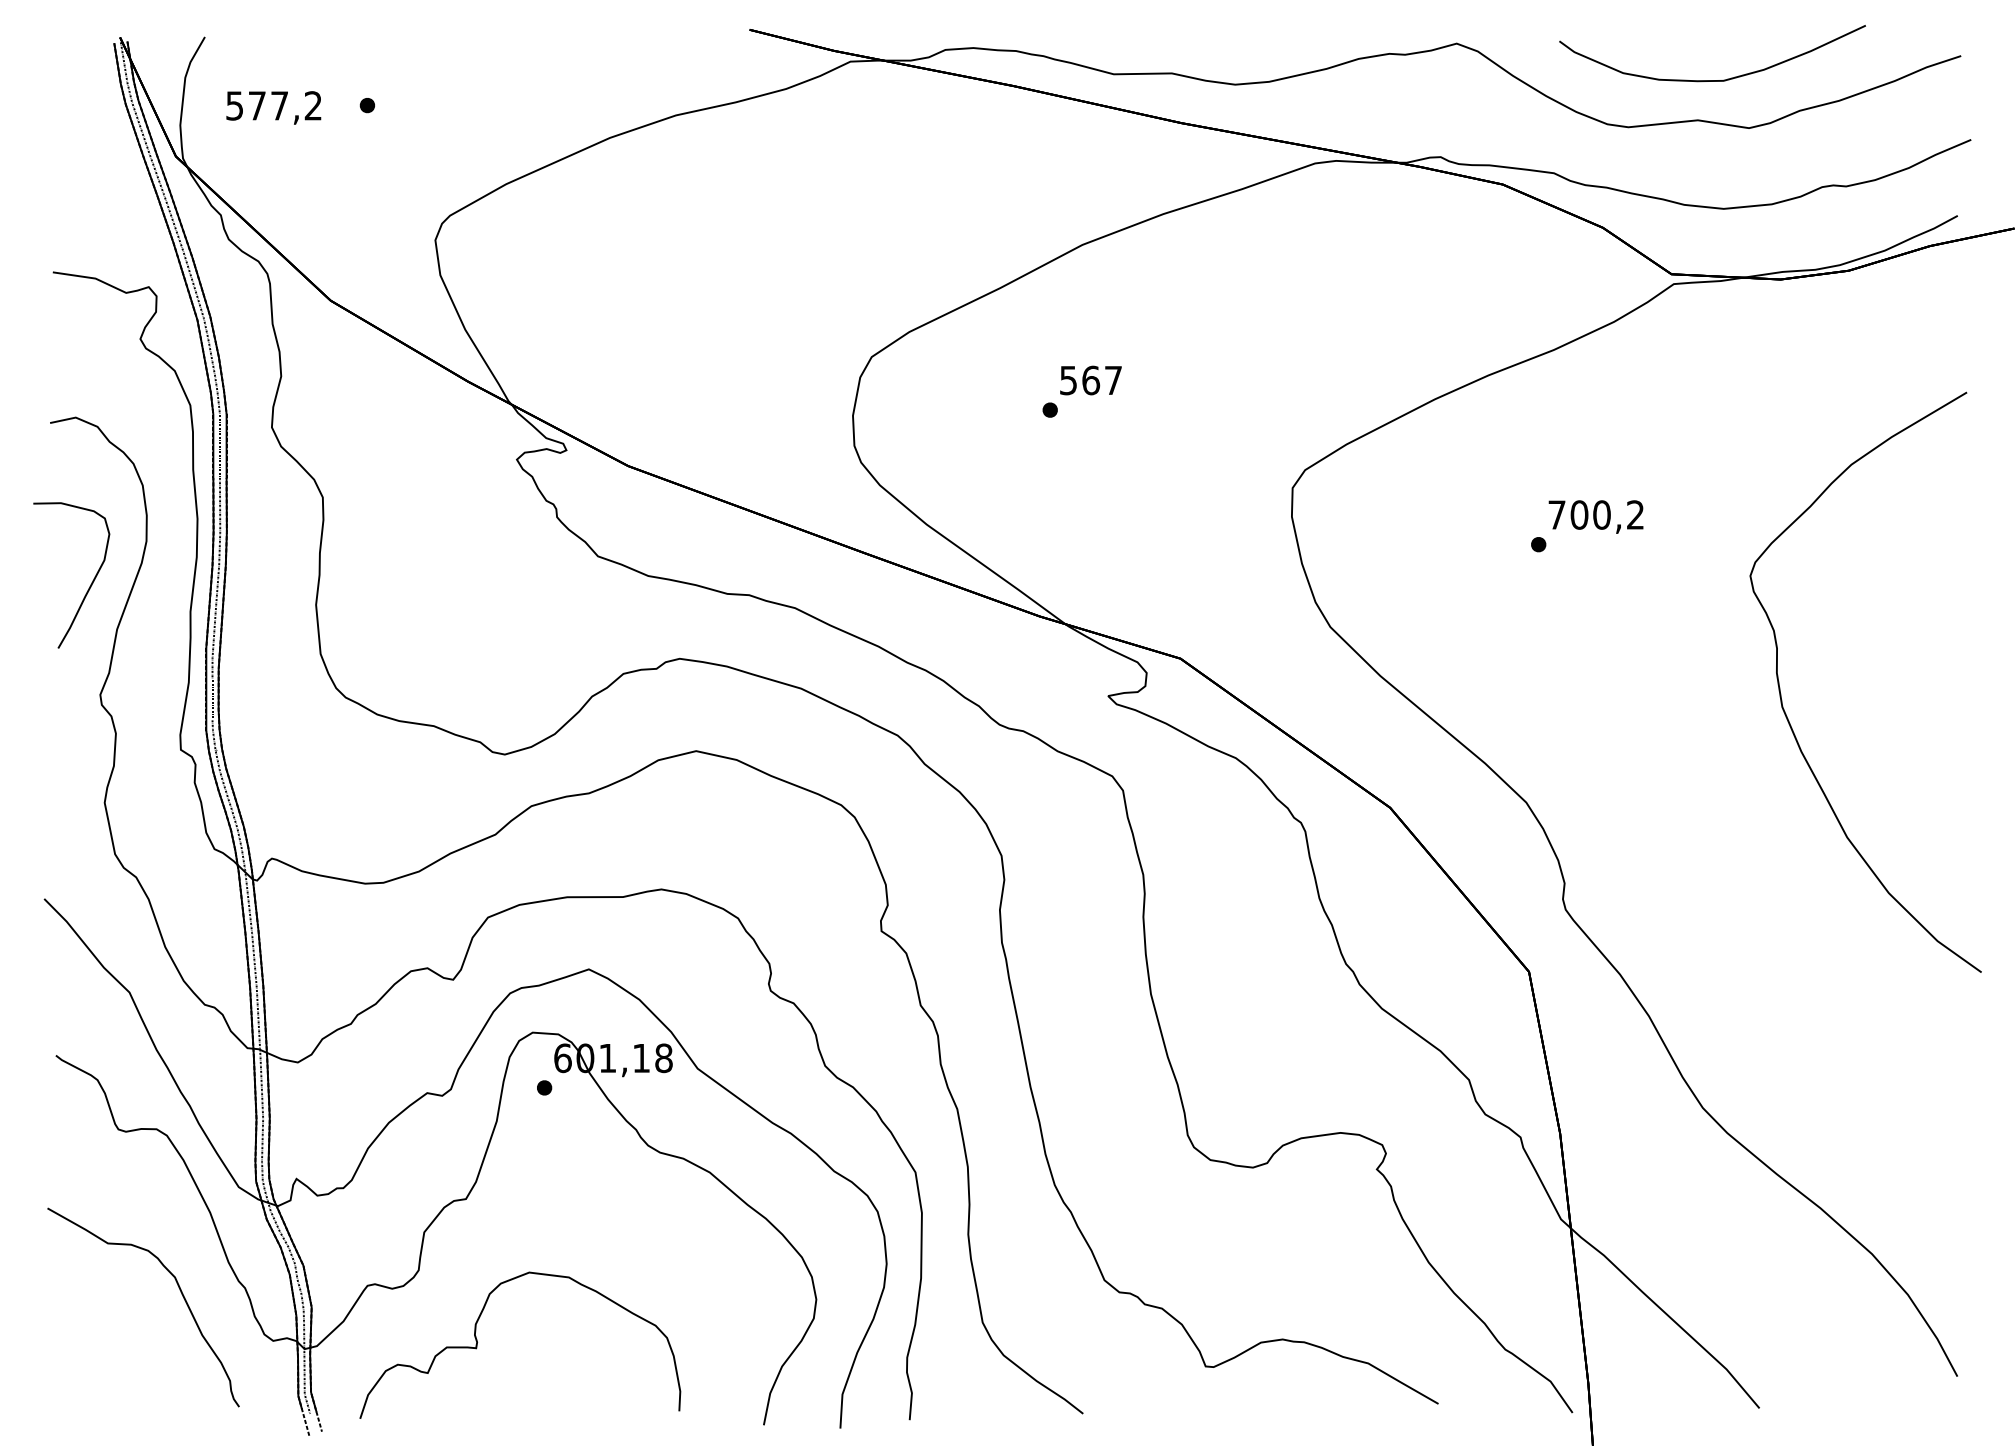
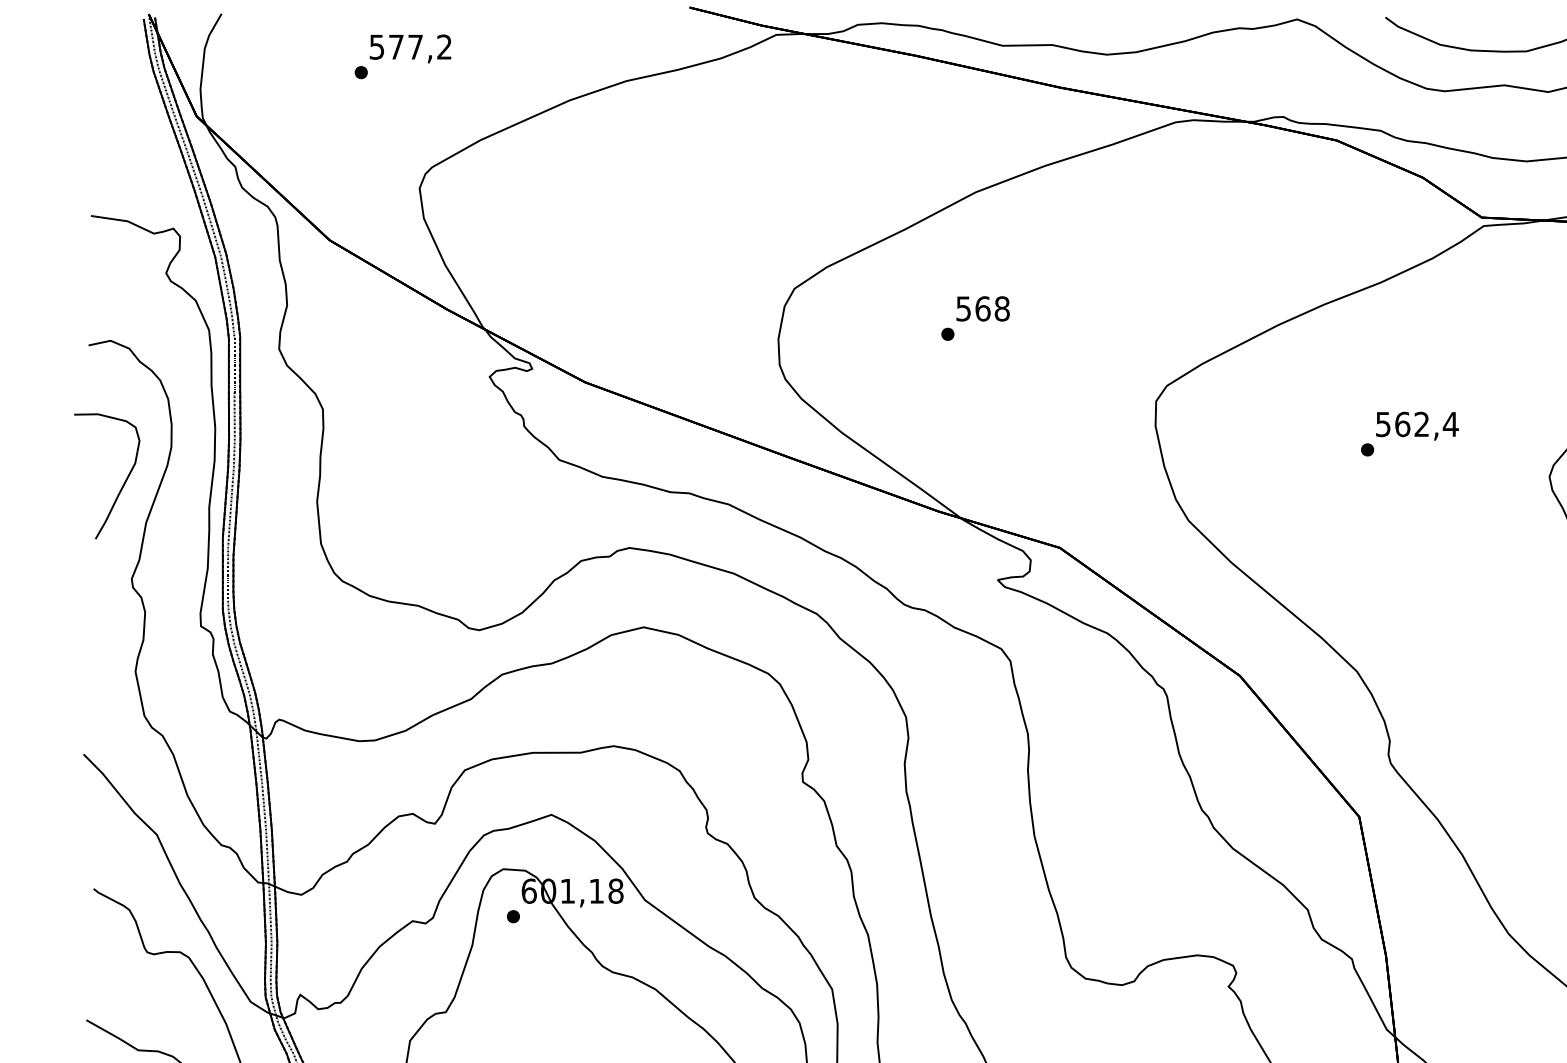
text: (273, 107) -> (410, 48), moved
text: (1113, 380) -> (1002, 308), 567 -> 568
text: (1596, 514) -> (1417, 424), 700,2 -> 562,4

